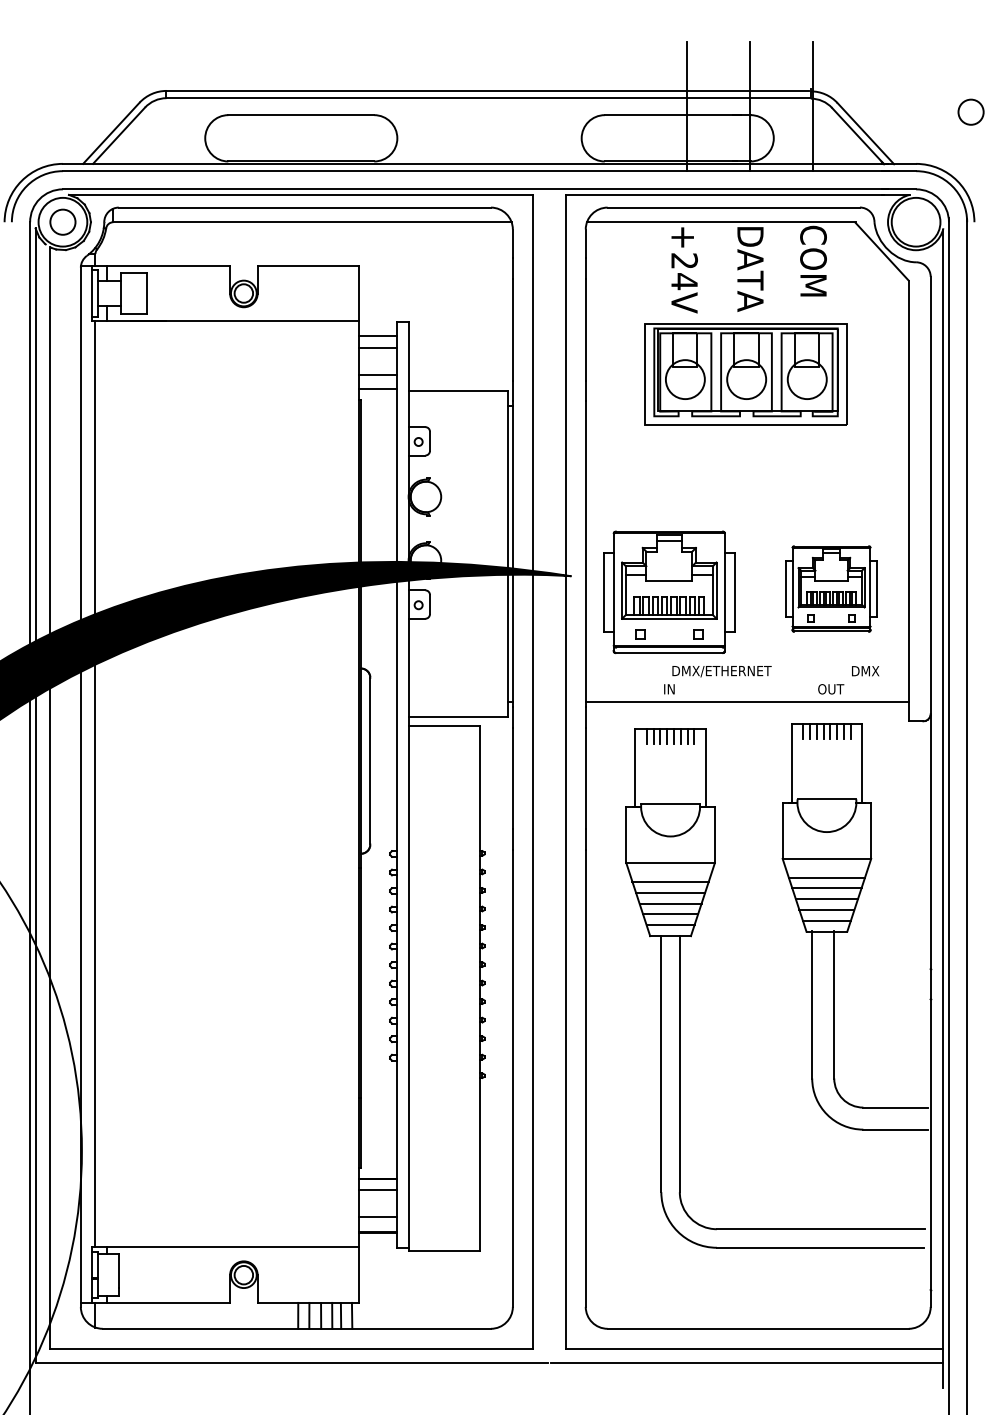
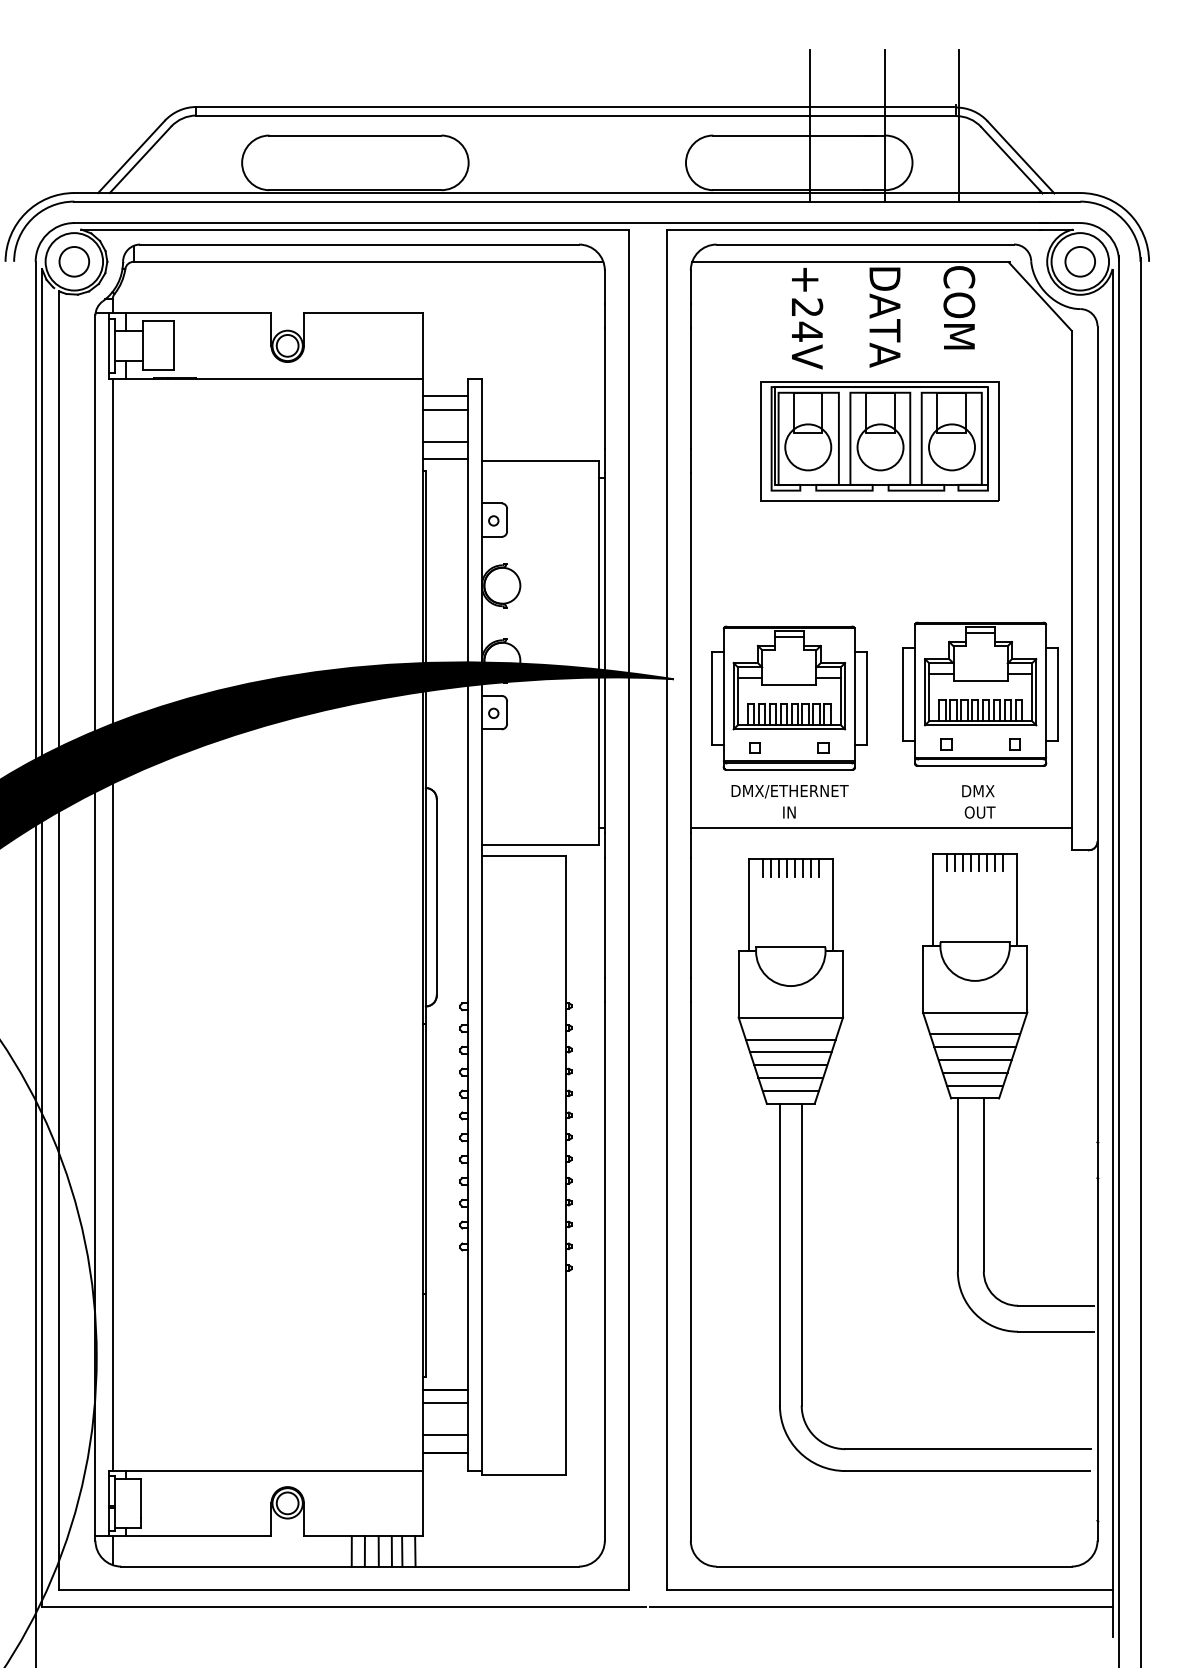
circle: (970, 111) -> (1079, 260), moved
part: (831, 588) -> (980, 693), size x1.43
text: (721, 671) -> (789, 791), moved
text: (865, 671) -> (978, 791), moved

